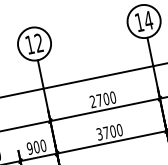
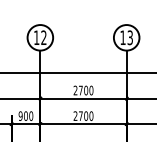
text: (148, 20) -> (130, 37), 14 -> 13
text: (99, 134) -> (75, 116), 3700 -> 2700

